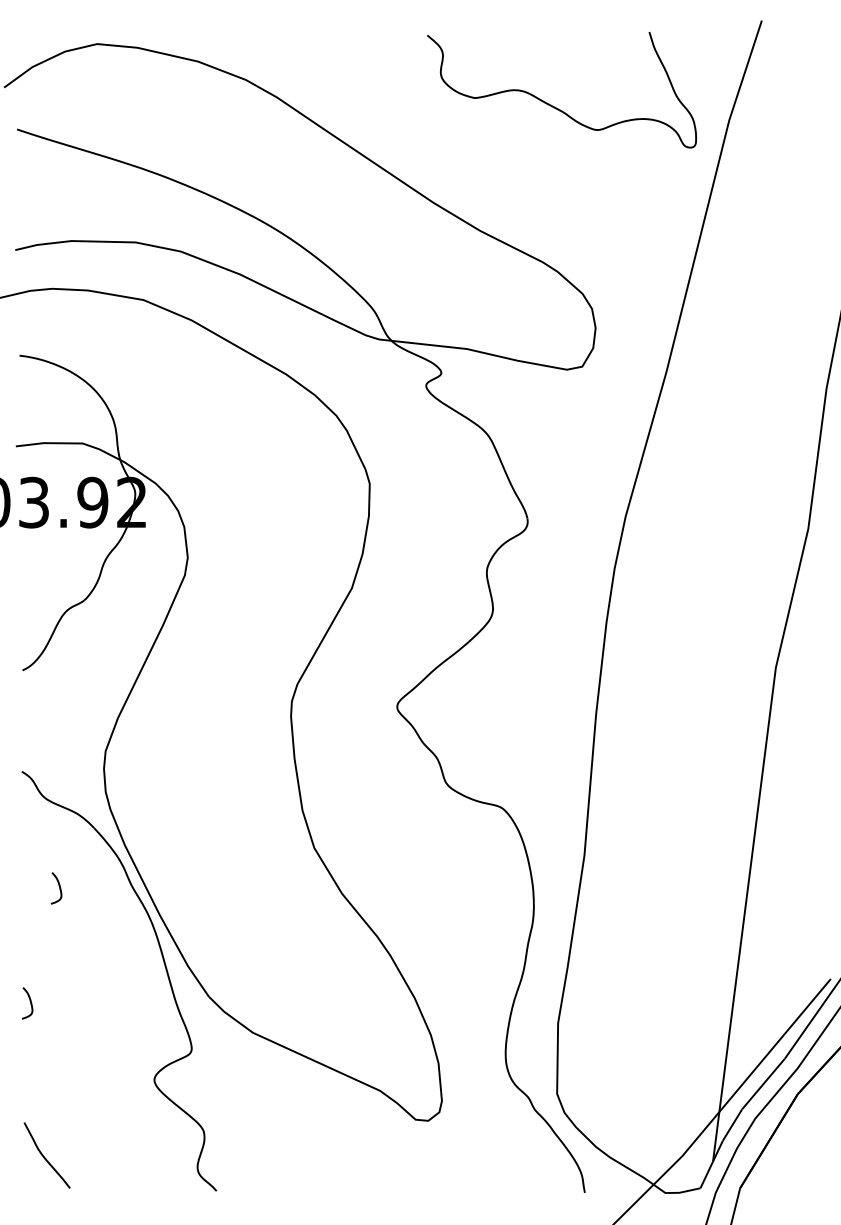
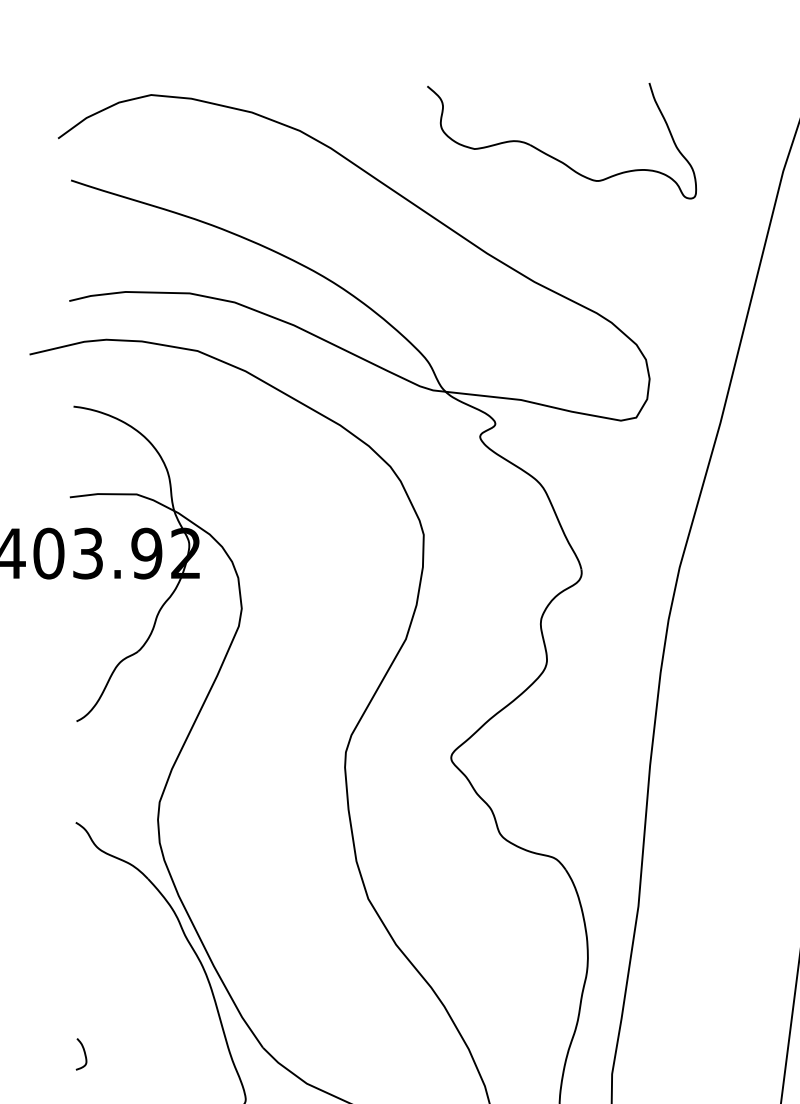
part: (551, 104) -> (551, 155), moved
curve: (58, 886) -> (112, 937), removed

